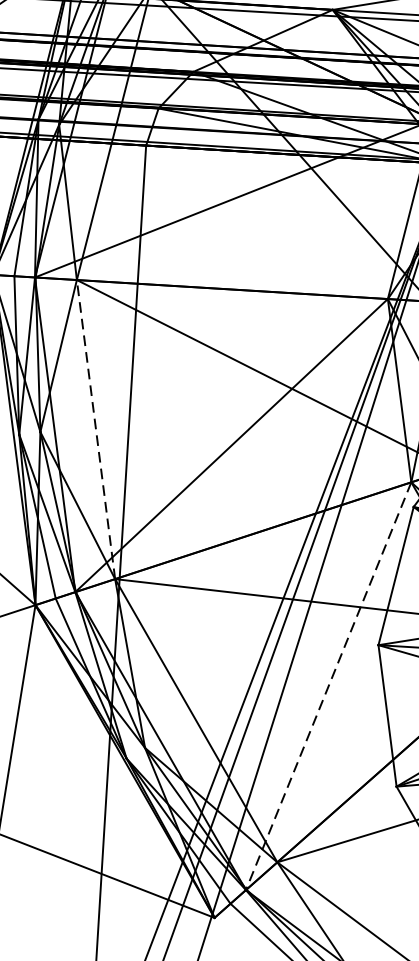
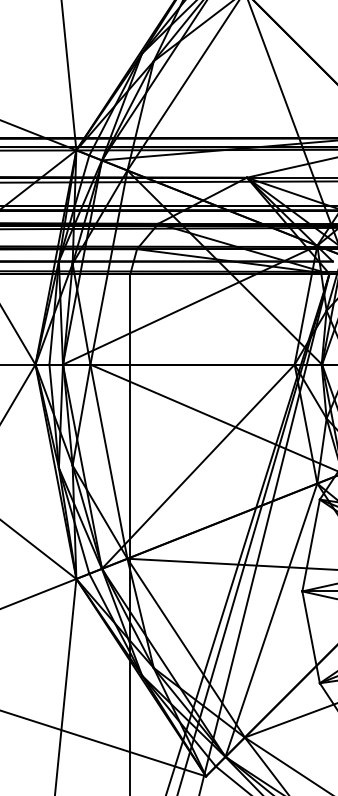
line: (95, 429) -> (108, 461), dashed -> solid
line: (328, 686) -> (271, 620), dashed -> solid

